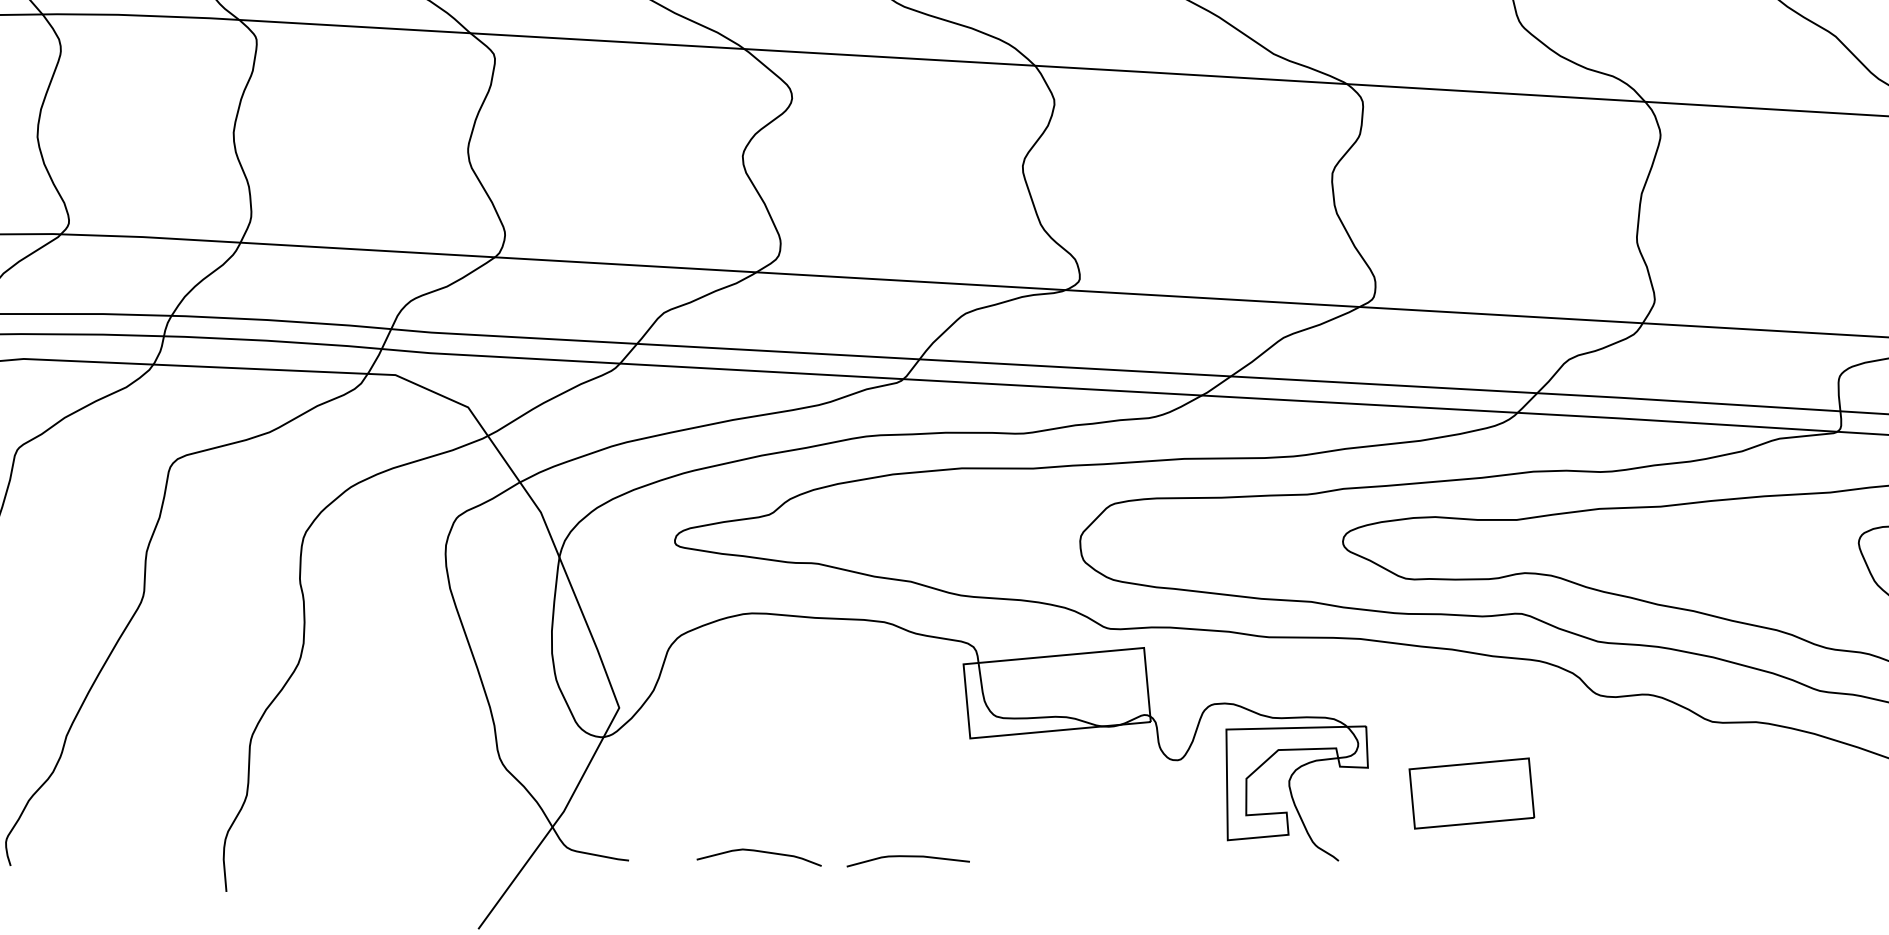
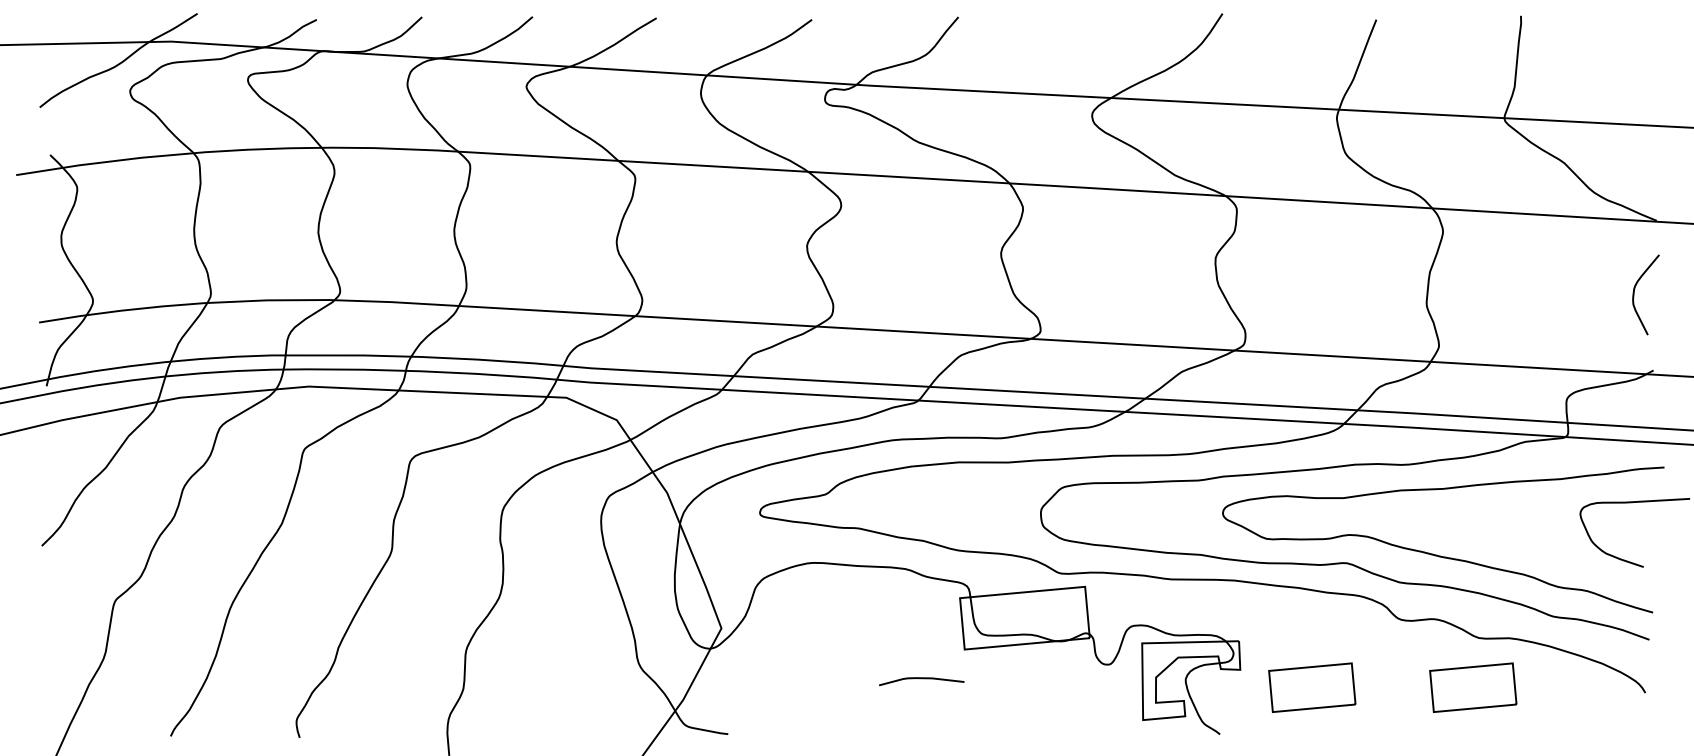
part: (1704, 793) -> (1473, 687), added
curve: (759, 852) -> (818, 728), removed
curve: (907, 858) -> (921, 679), moved

